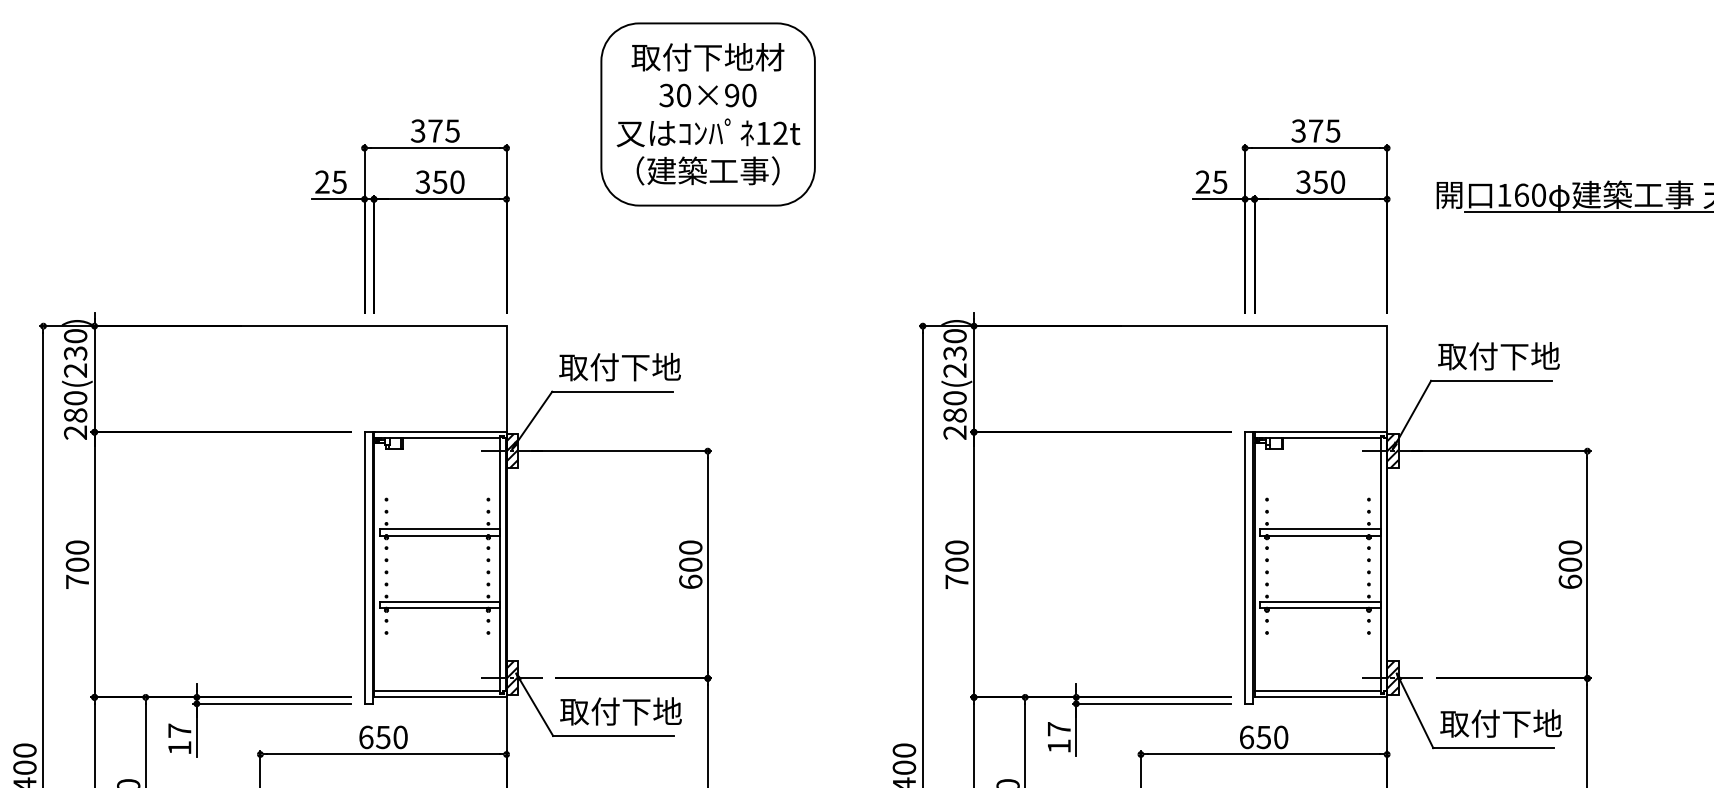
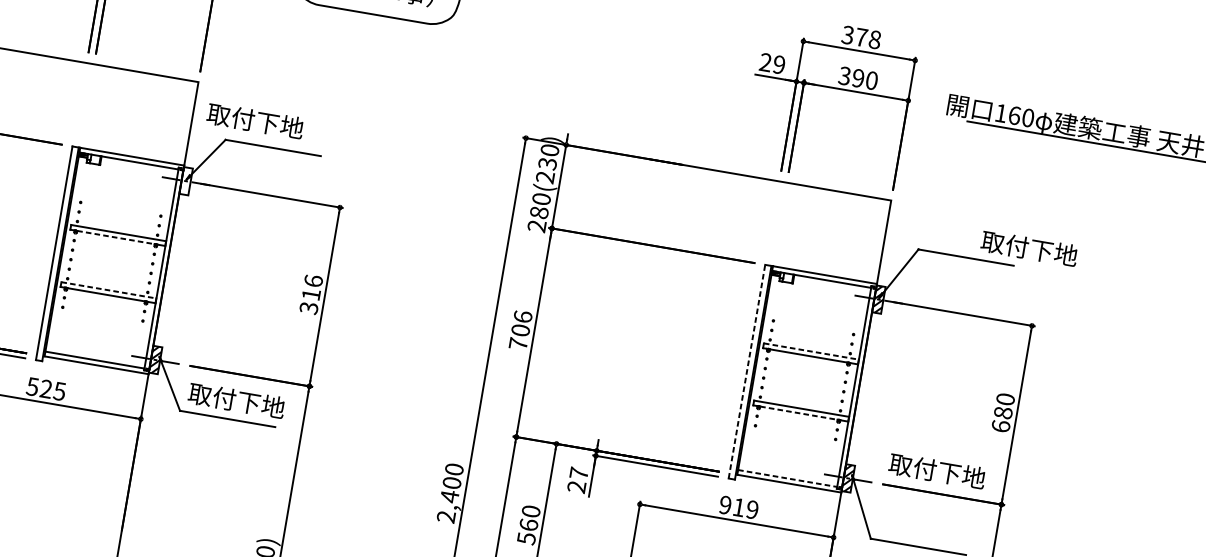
text: (1332, 130) -> (874, 39), 375 -> 378
text: (1219, 181) -> (778, 64), 25 -> 29
text: (1320, 181) -> (858, 77), 350 -> 390
text: (1498, 356) -> (1029, 248), moved
text: (619, 366) -> (255, 120), moved
hatch: (511, 451) -> (185, 181), removed
line: (1320, 529) -> (811, 351), solid -> dashed
line: (437, 535) -> (116, 237), solid -> dashed
text: (956, 547) -> (522, 316), 700 -> 706
text: (690, 564) -> (311, 294), 600 -> 316
text: (1570, 564) -> (1003, 412), 600 -> 680
line: (1245, 568) -> (747, 372), solid -> dashed
line: (440, 602) -> (109, 290), solid -> dashed
line: (1318, 608) -> (799, 413), solid -> dashed
line: (1317, 691) -> (787, 478), solid -> dashed
text: (1500, 723) -> (936, 470), moved
text: (382, 737) -> (45, 389), 650 -> 525
text: (1263, 737) -> (738, 507), 650 -> 919
text: (1058, 746) -> (576, 487), 17 -> 27

